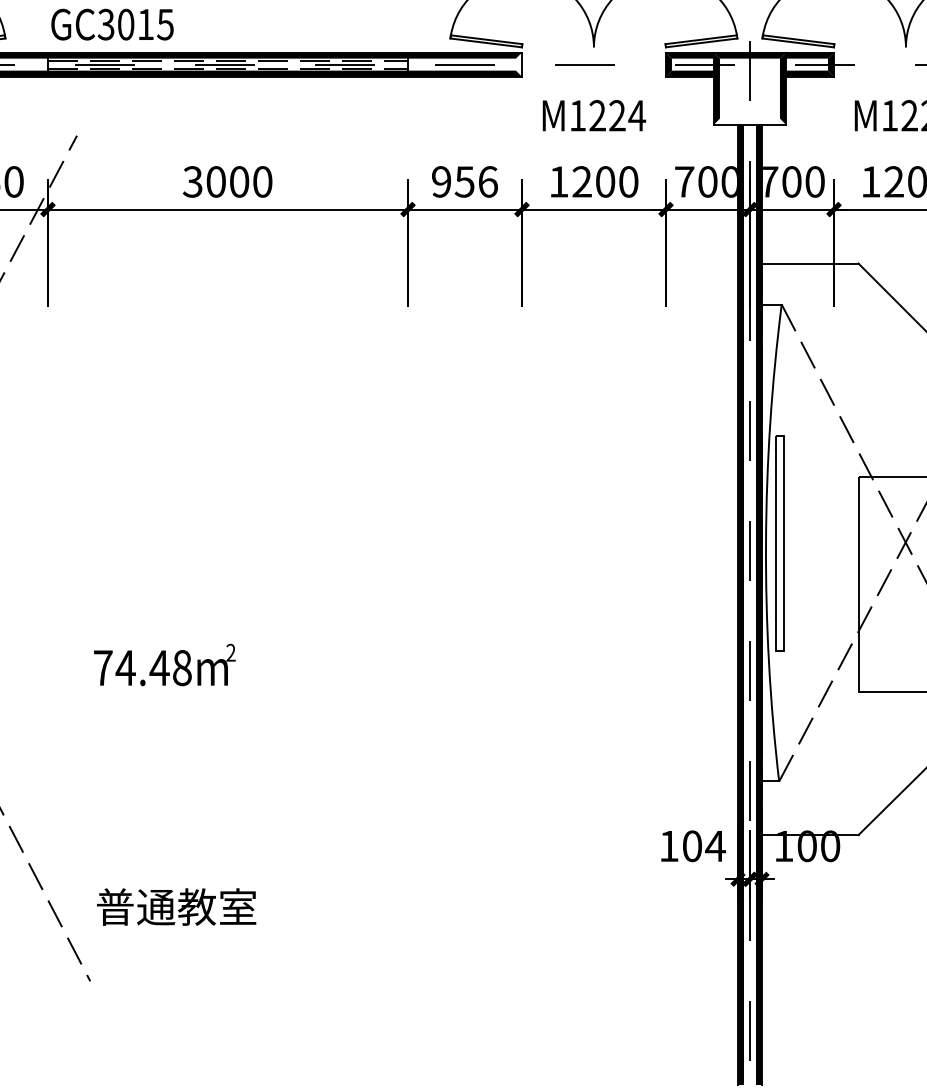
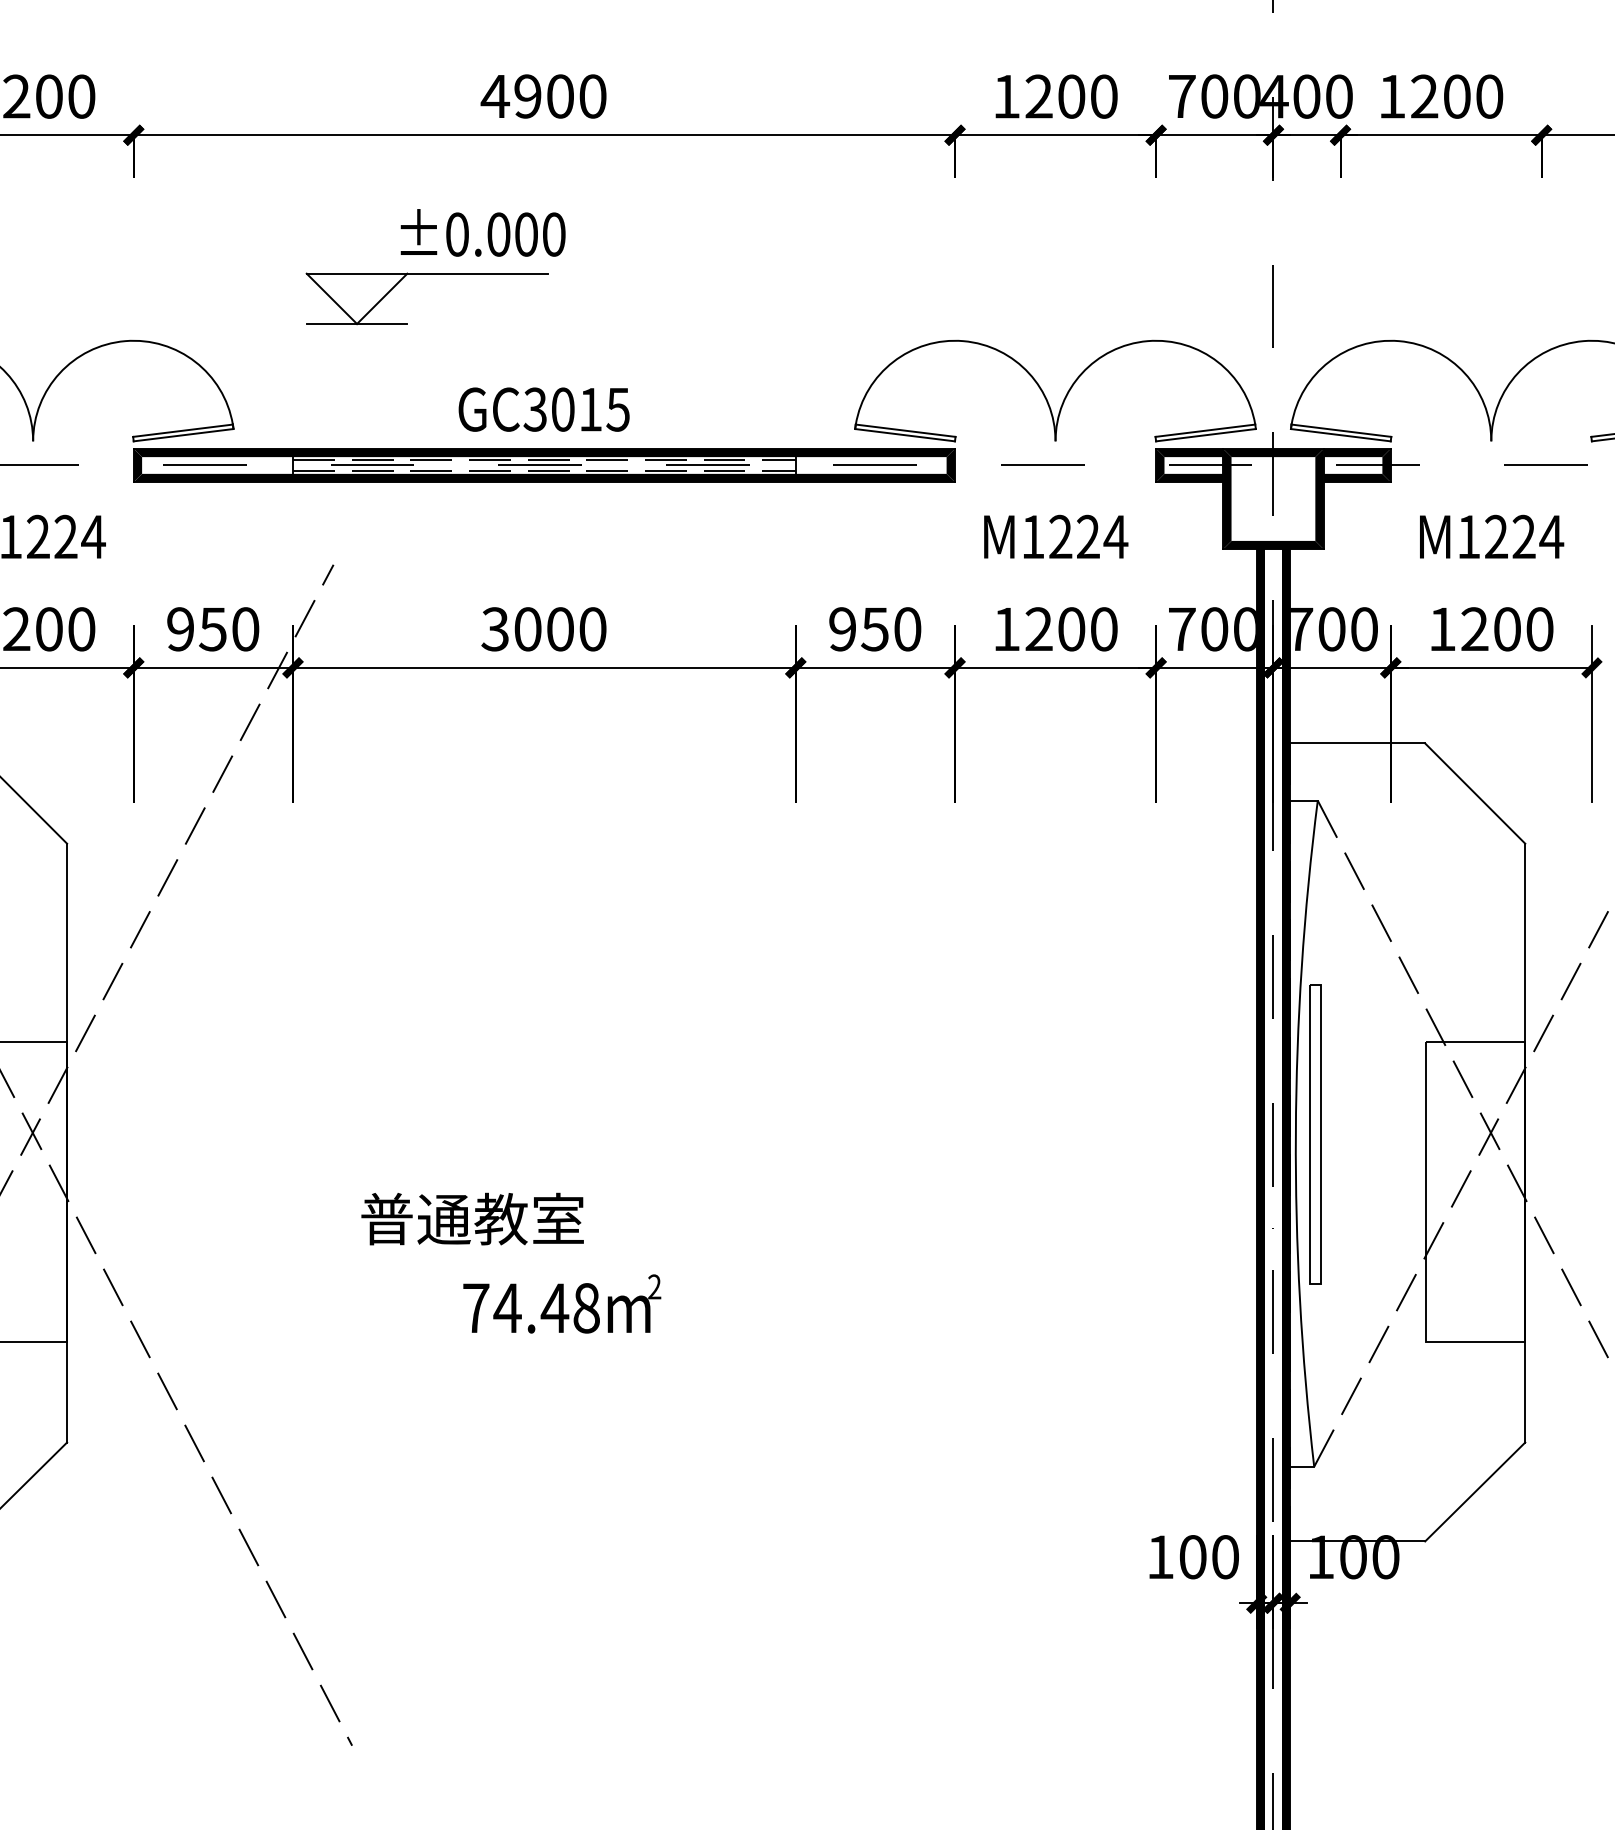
text: (112, 24) -> (543, 409), moved
fill: (518, 64) -> (950, 465), added
fill: (750, 121) -> (1273, 544), added
text: (487, 182) -> (907, 629), 956 -> 950
text: (165, 664) -> (562, 1303), moved
text: (715, 846) -> (1225, 1557), 104 -> 100
text: (176, 906) -> (472, 1218), moved

